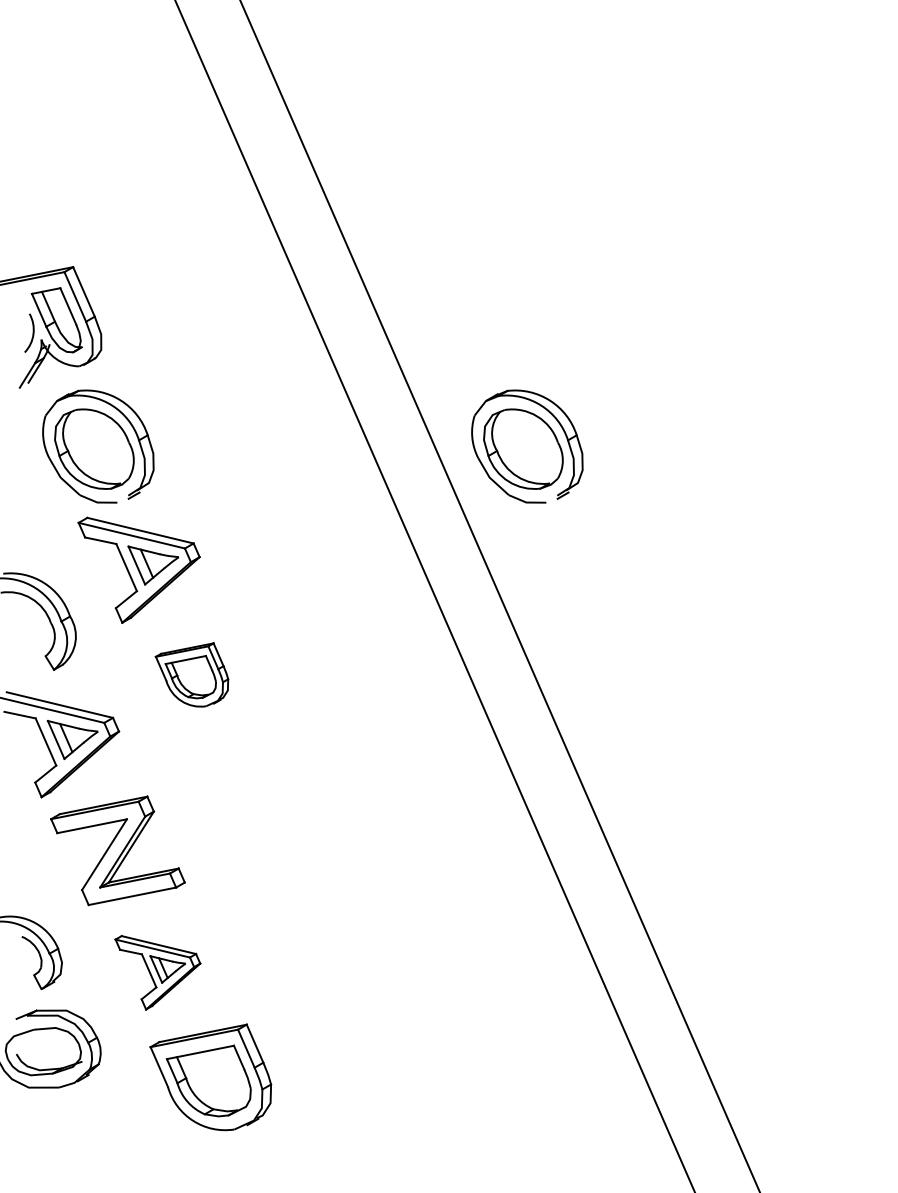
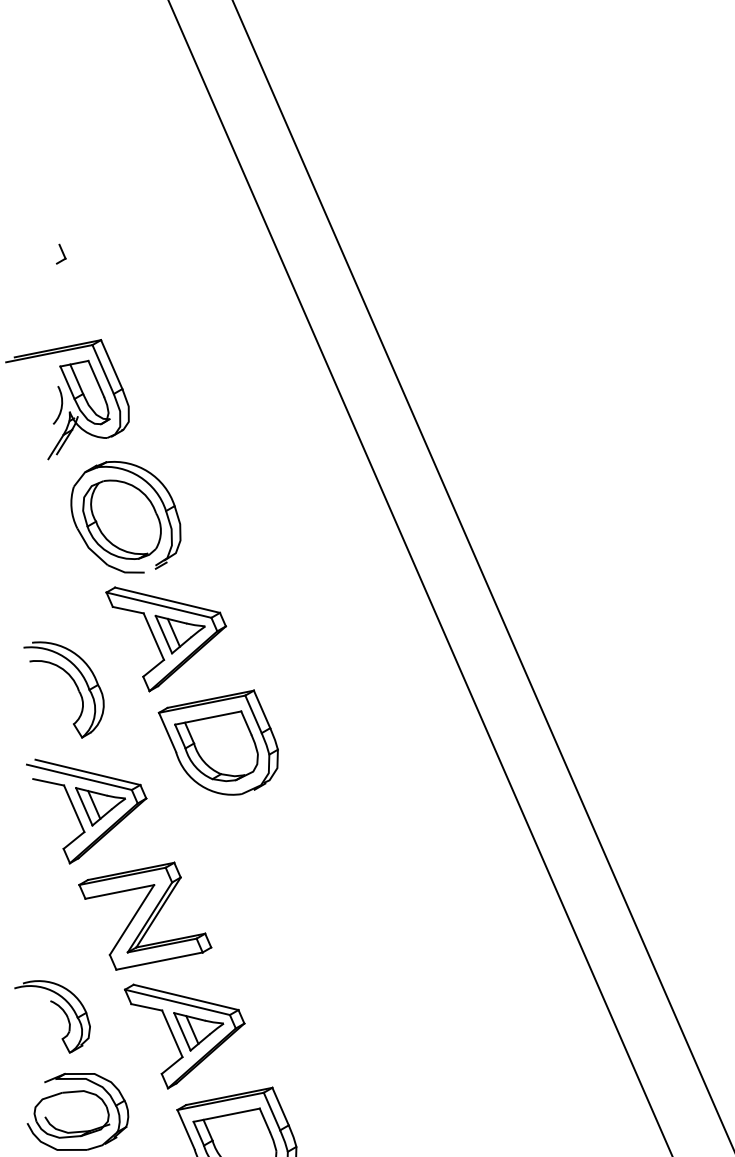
part: (32, 179) -> (60, 253), added
part: (527, 446) -> (549, 517), removed
part: (191, 674) -> (217, 742), size x1.67
part: (157, 972) -> (184, 1036), size x1.43

